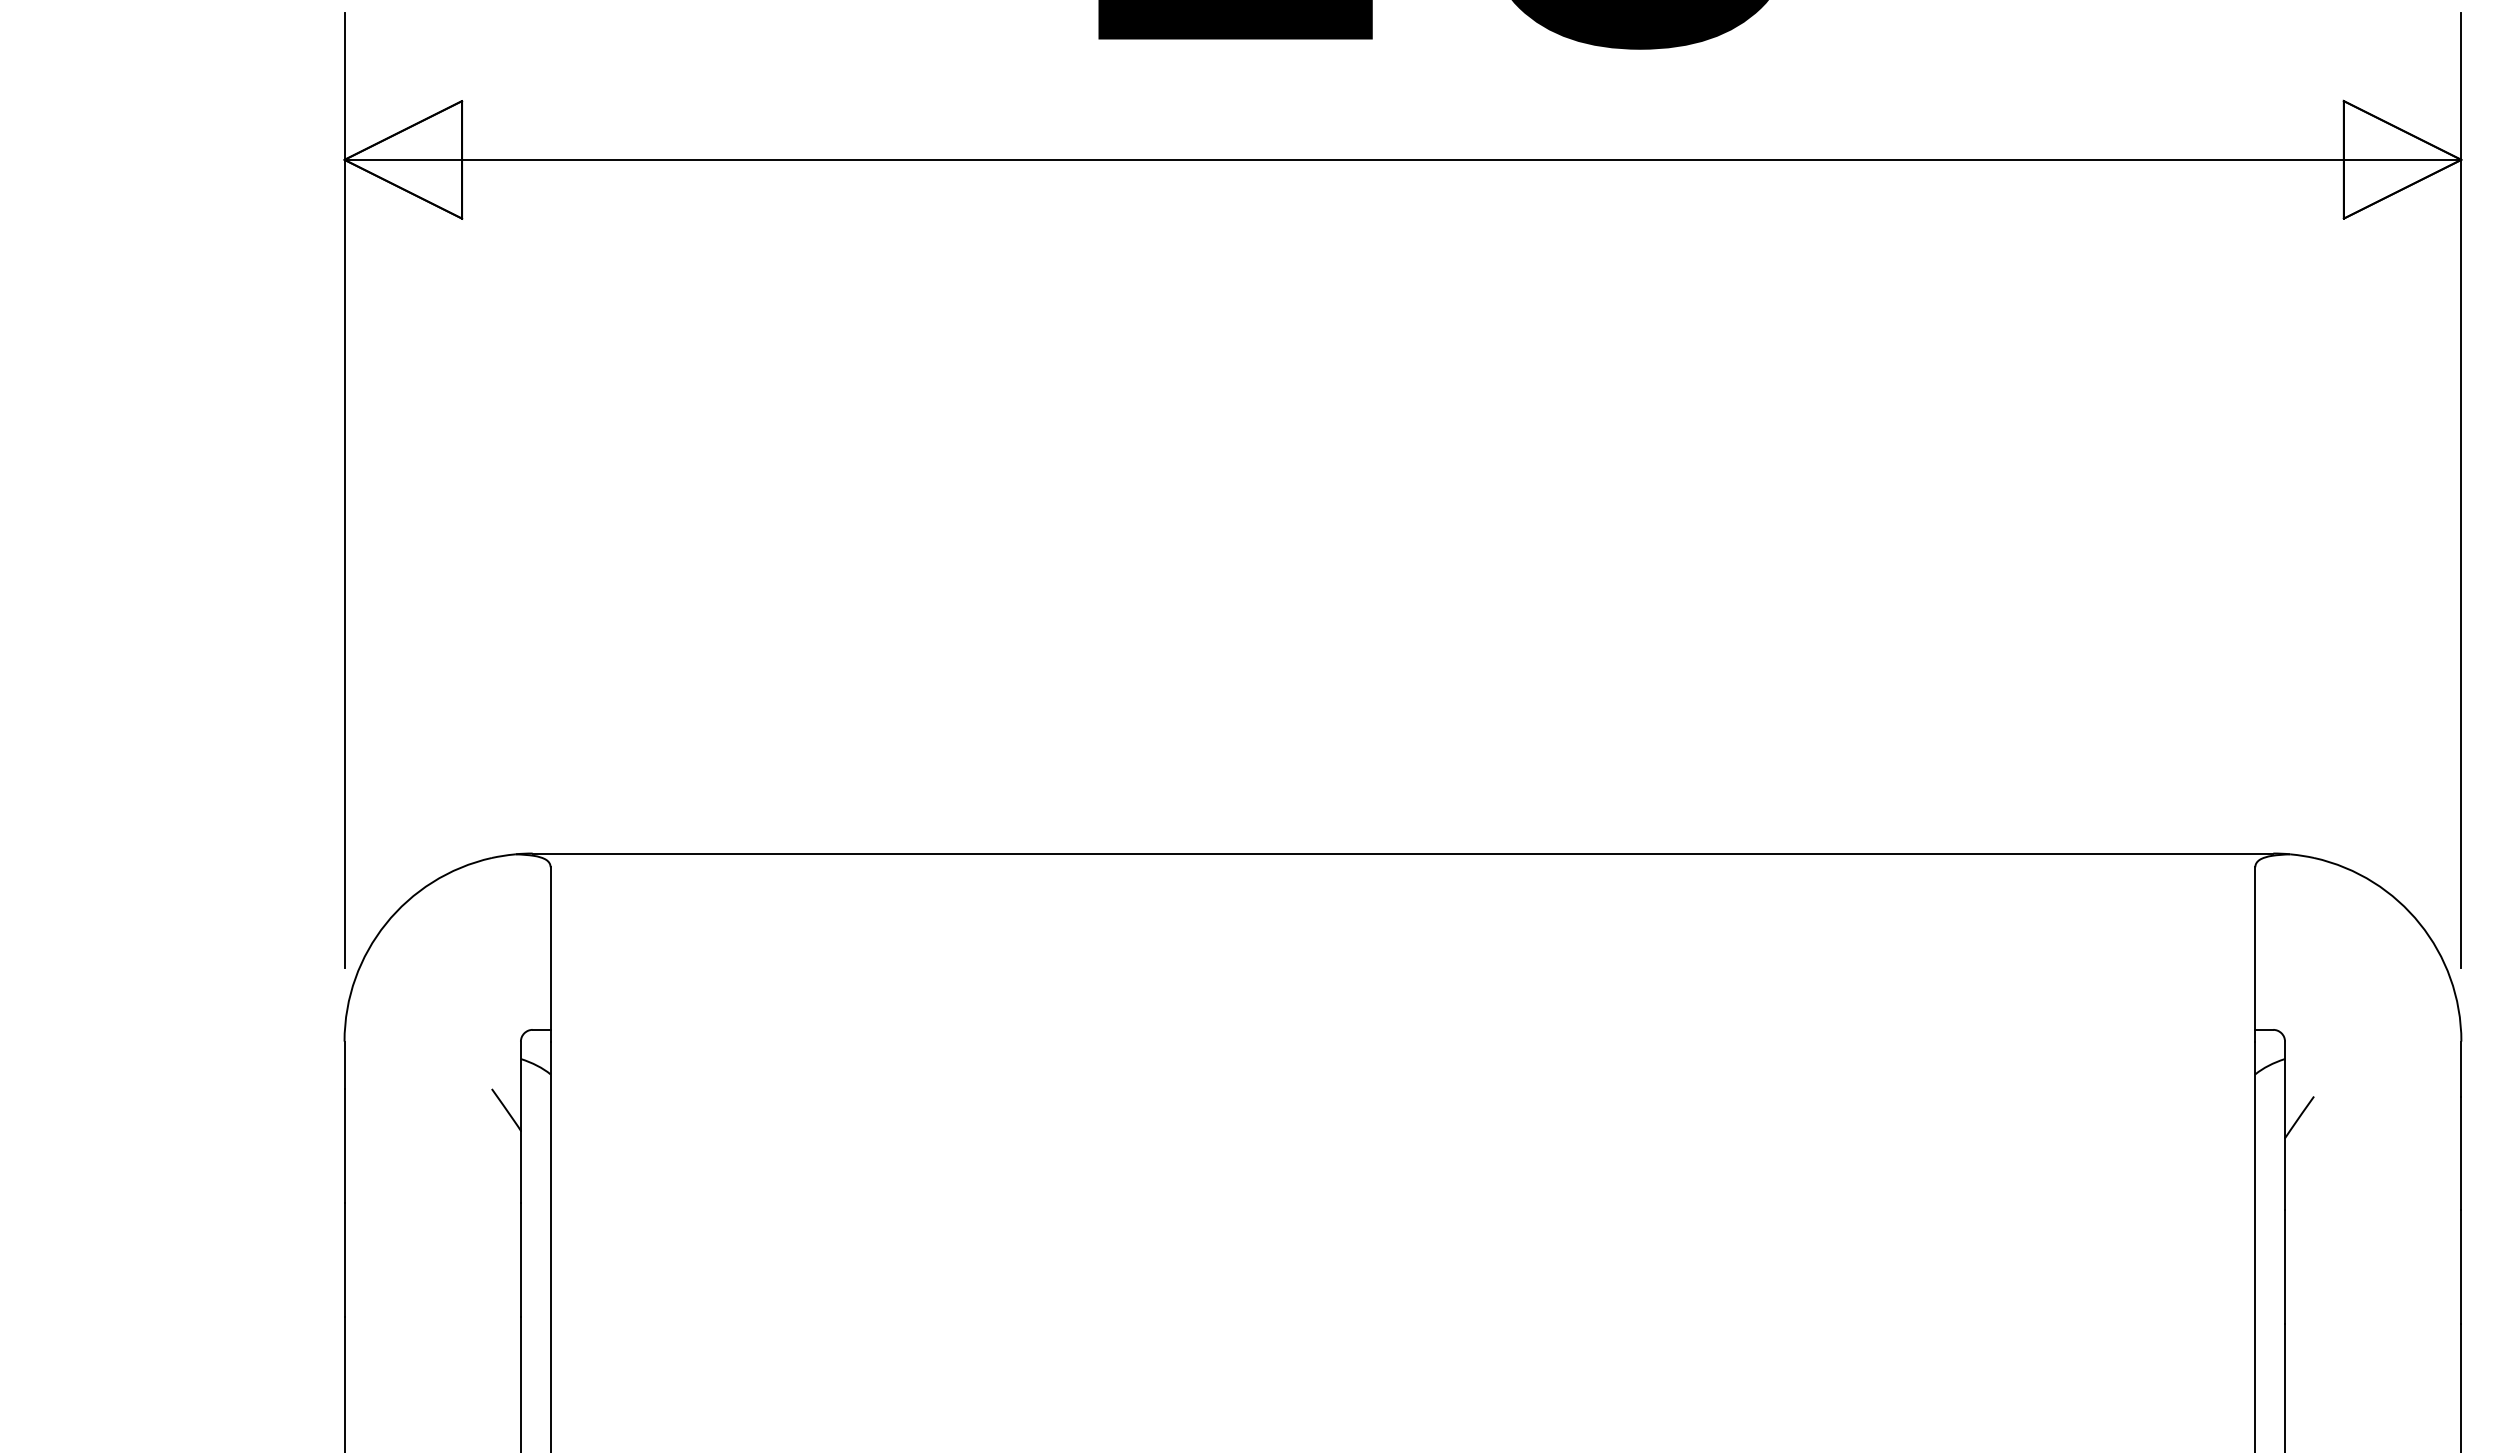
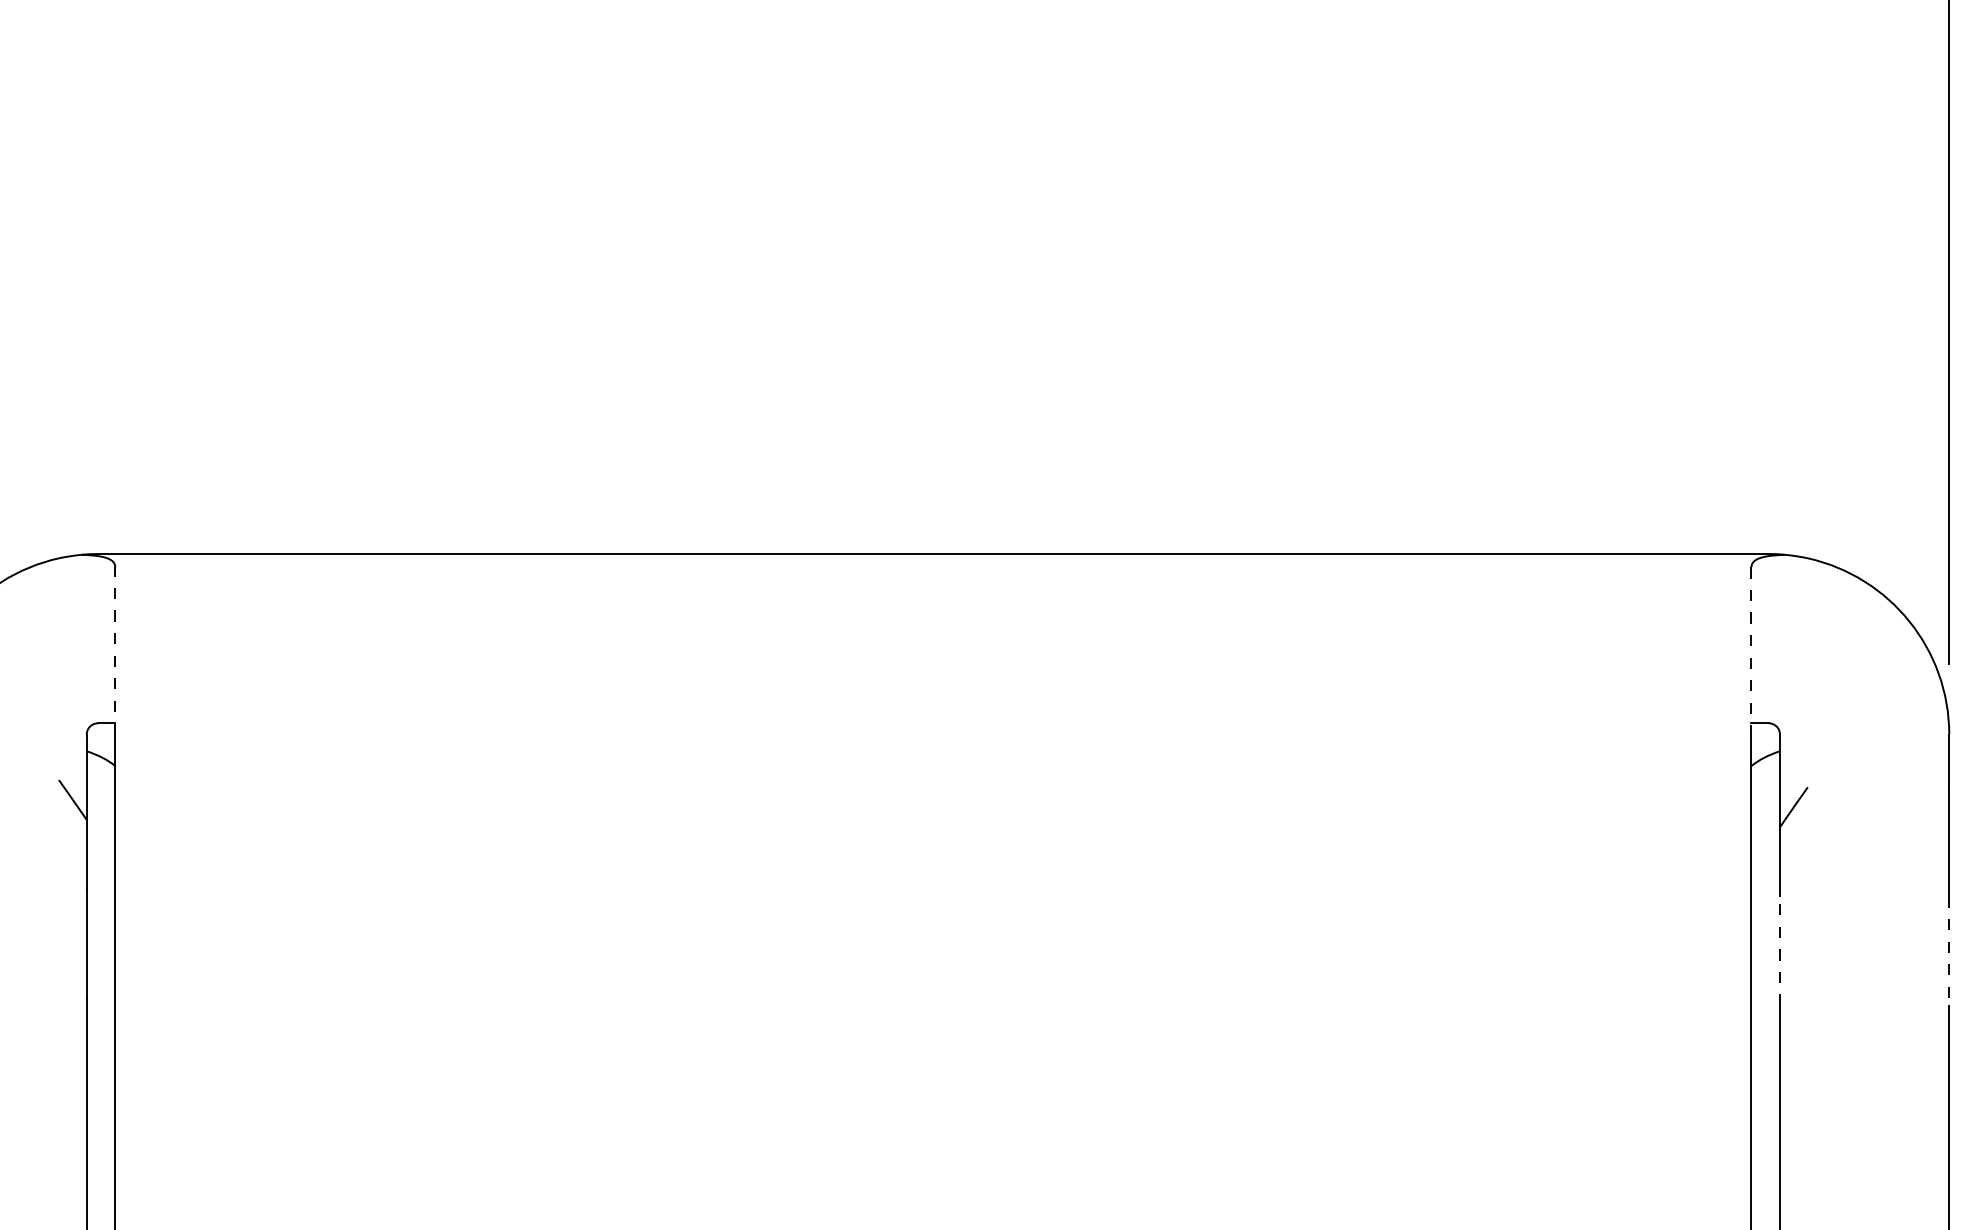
line: (550, 953) -> (115, 650), solid -> dashed
line: (2255, 954) -> (1751, 650), solid -> dashed
line: (2285, 1267) -> (1780, 951), solid -> dashed
line: (2461, 1267) -> (1949, 951), solid -> dashed

